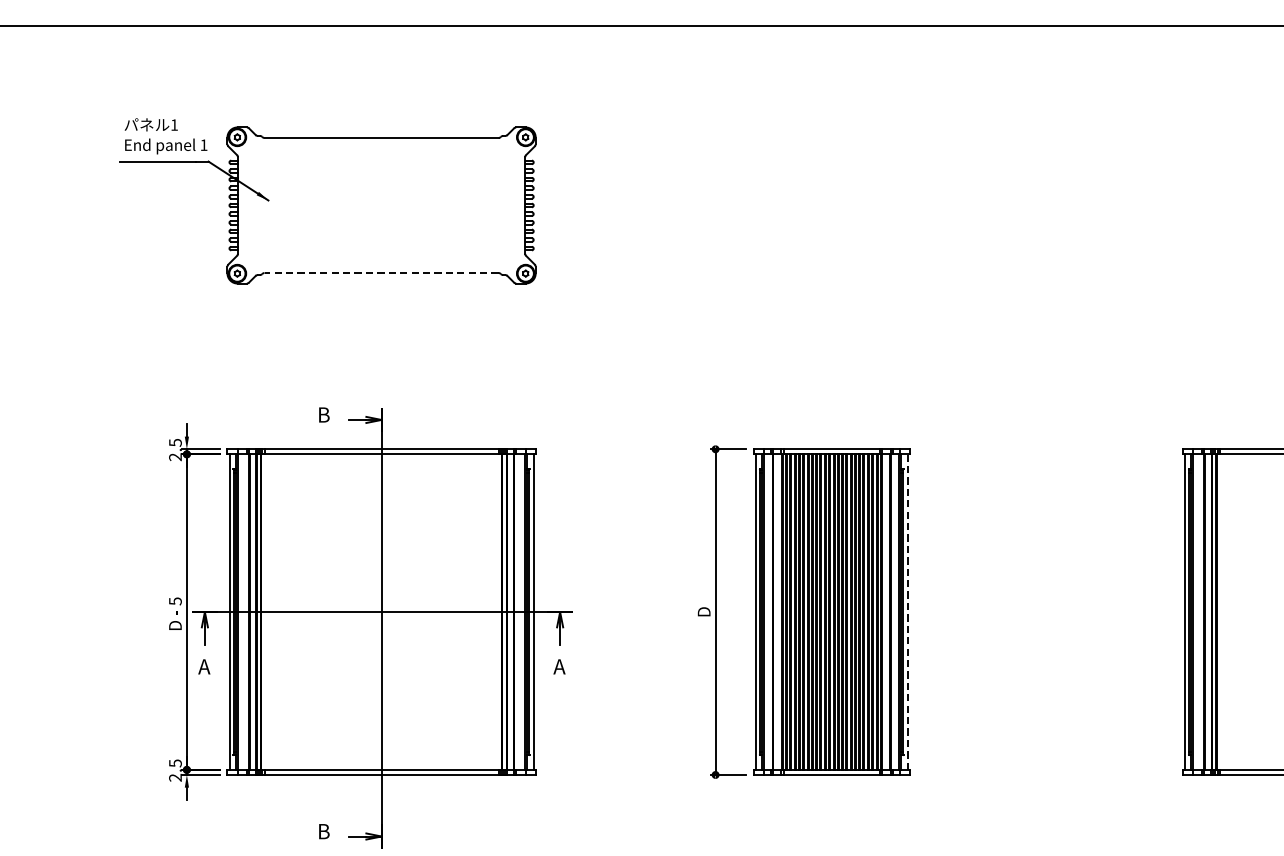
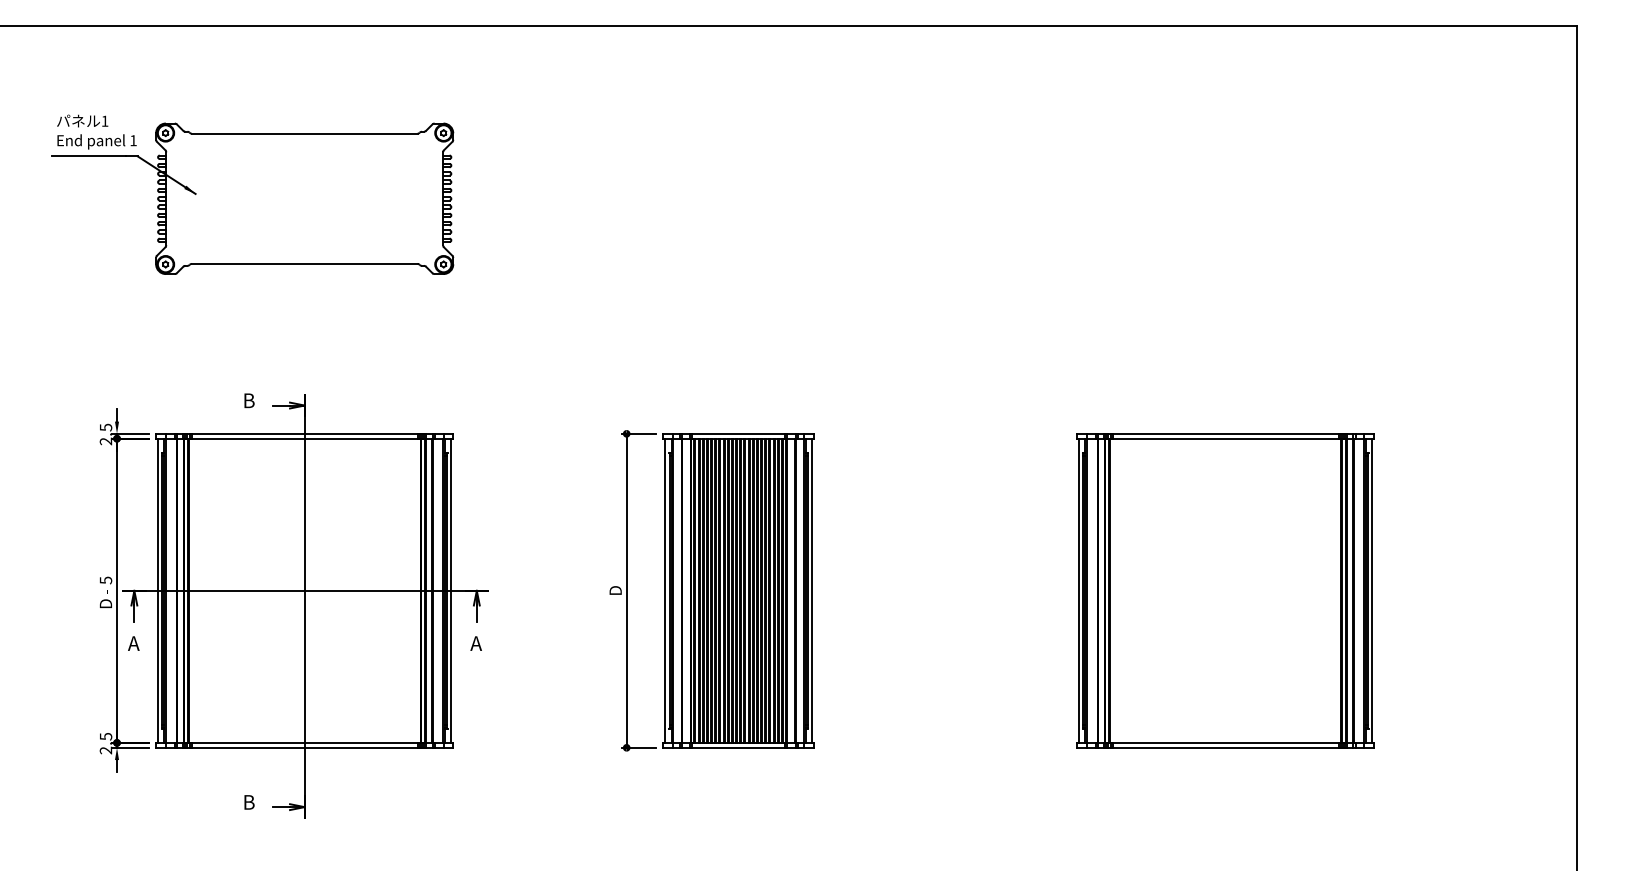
line: (381, 272) -> (304, 263), dashed -> solid
line: (908, 611) -> (812, 590), dashed -> solid

